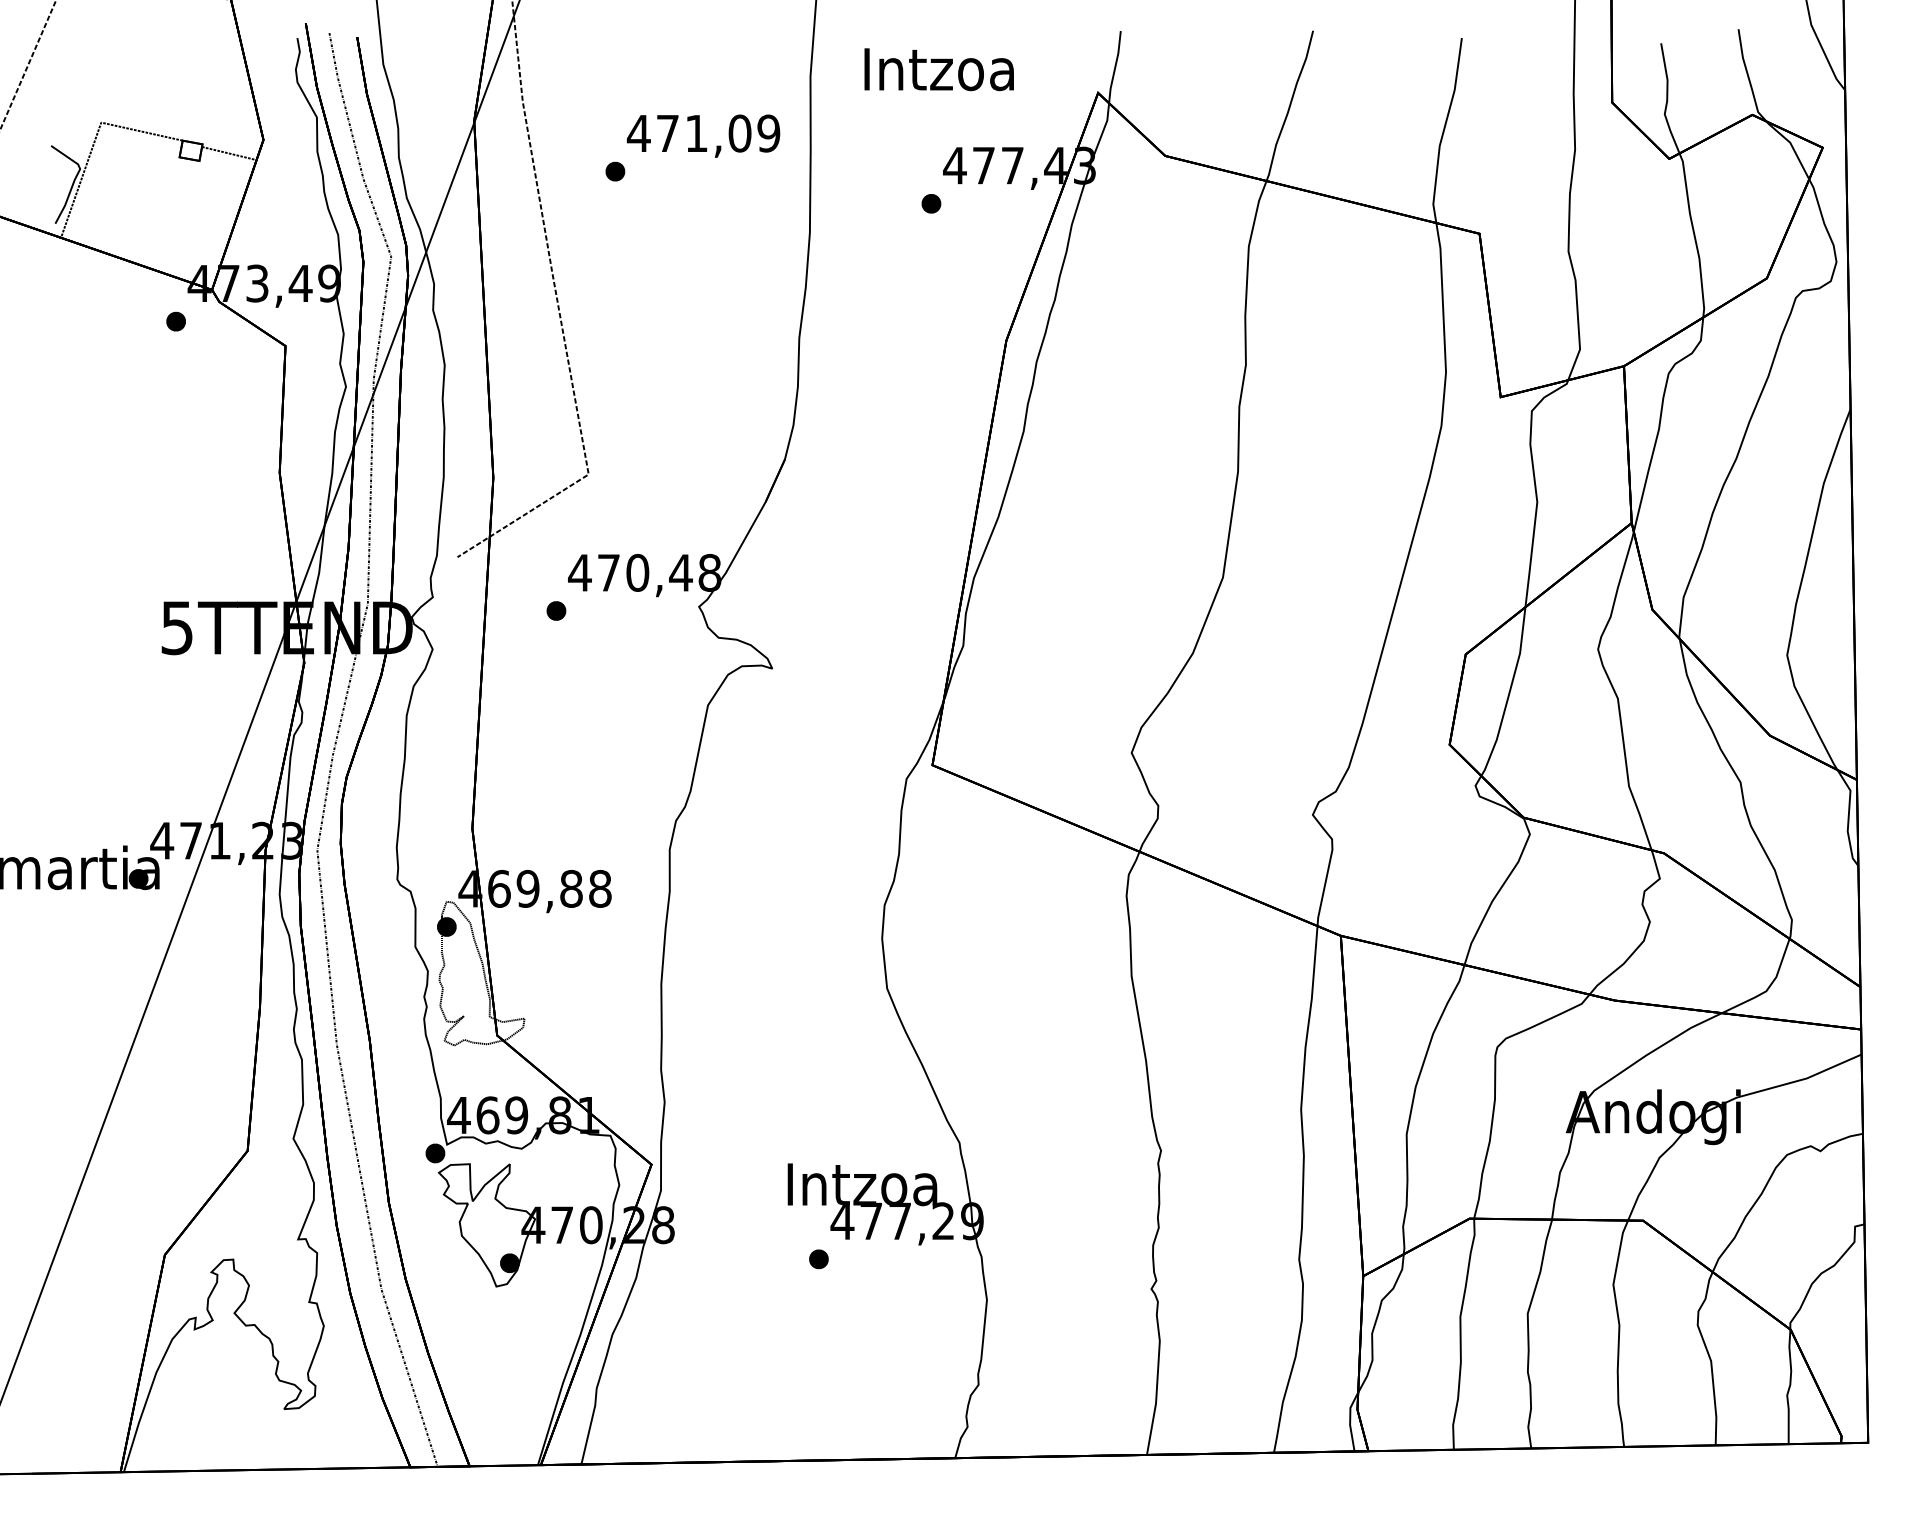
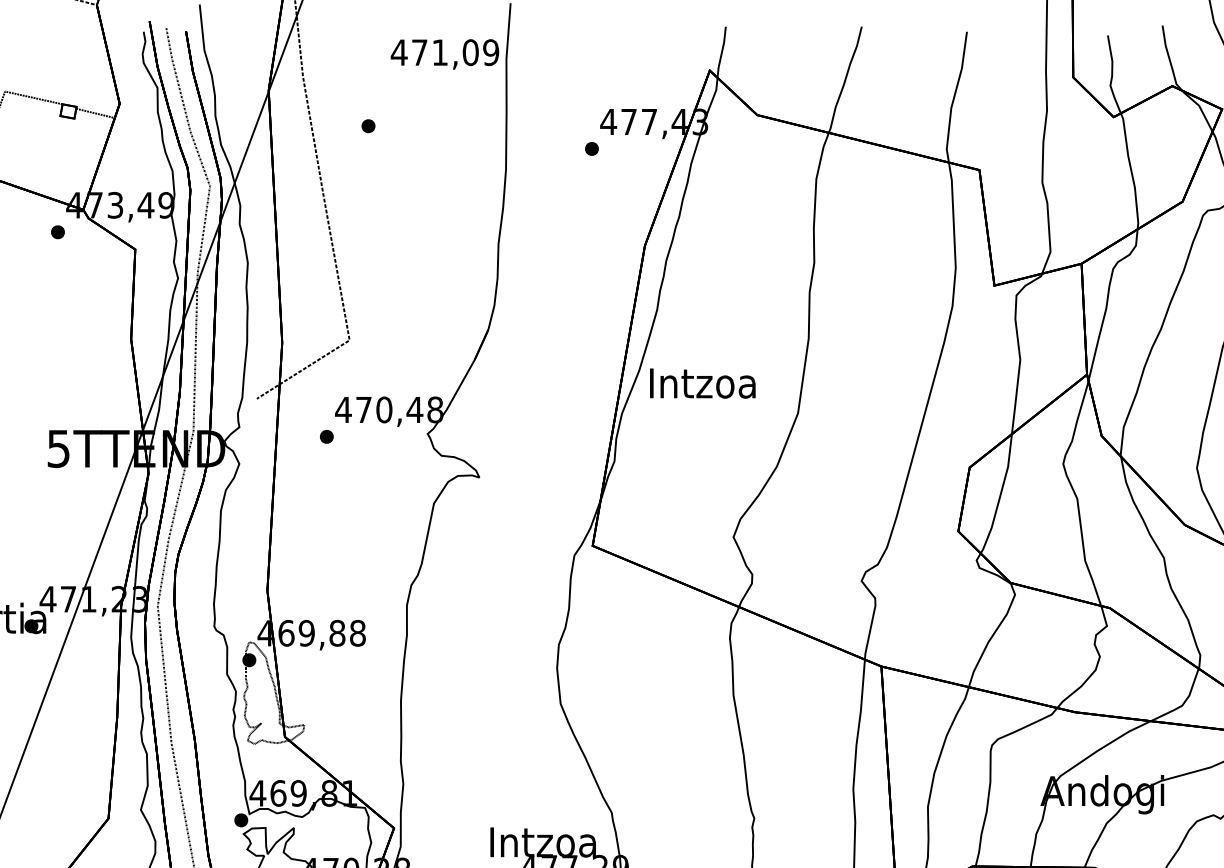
text: (938, 69) -> (702, 383), moved
text: (703, 135) -> (444, 54), moved

